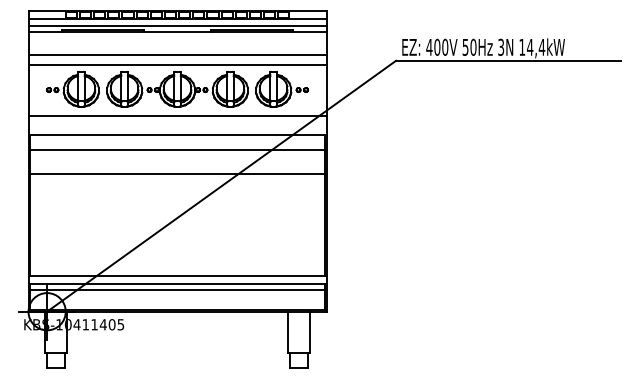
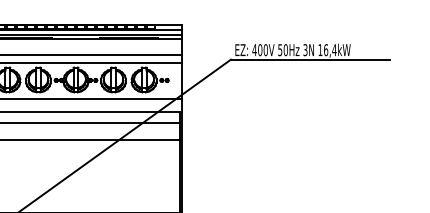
text: (529, 46) -> (325, 49), 14,4kW -> 16,4kW

